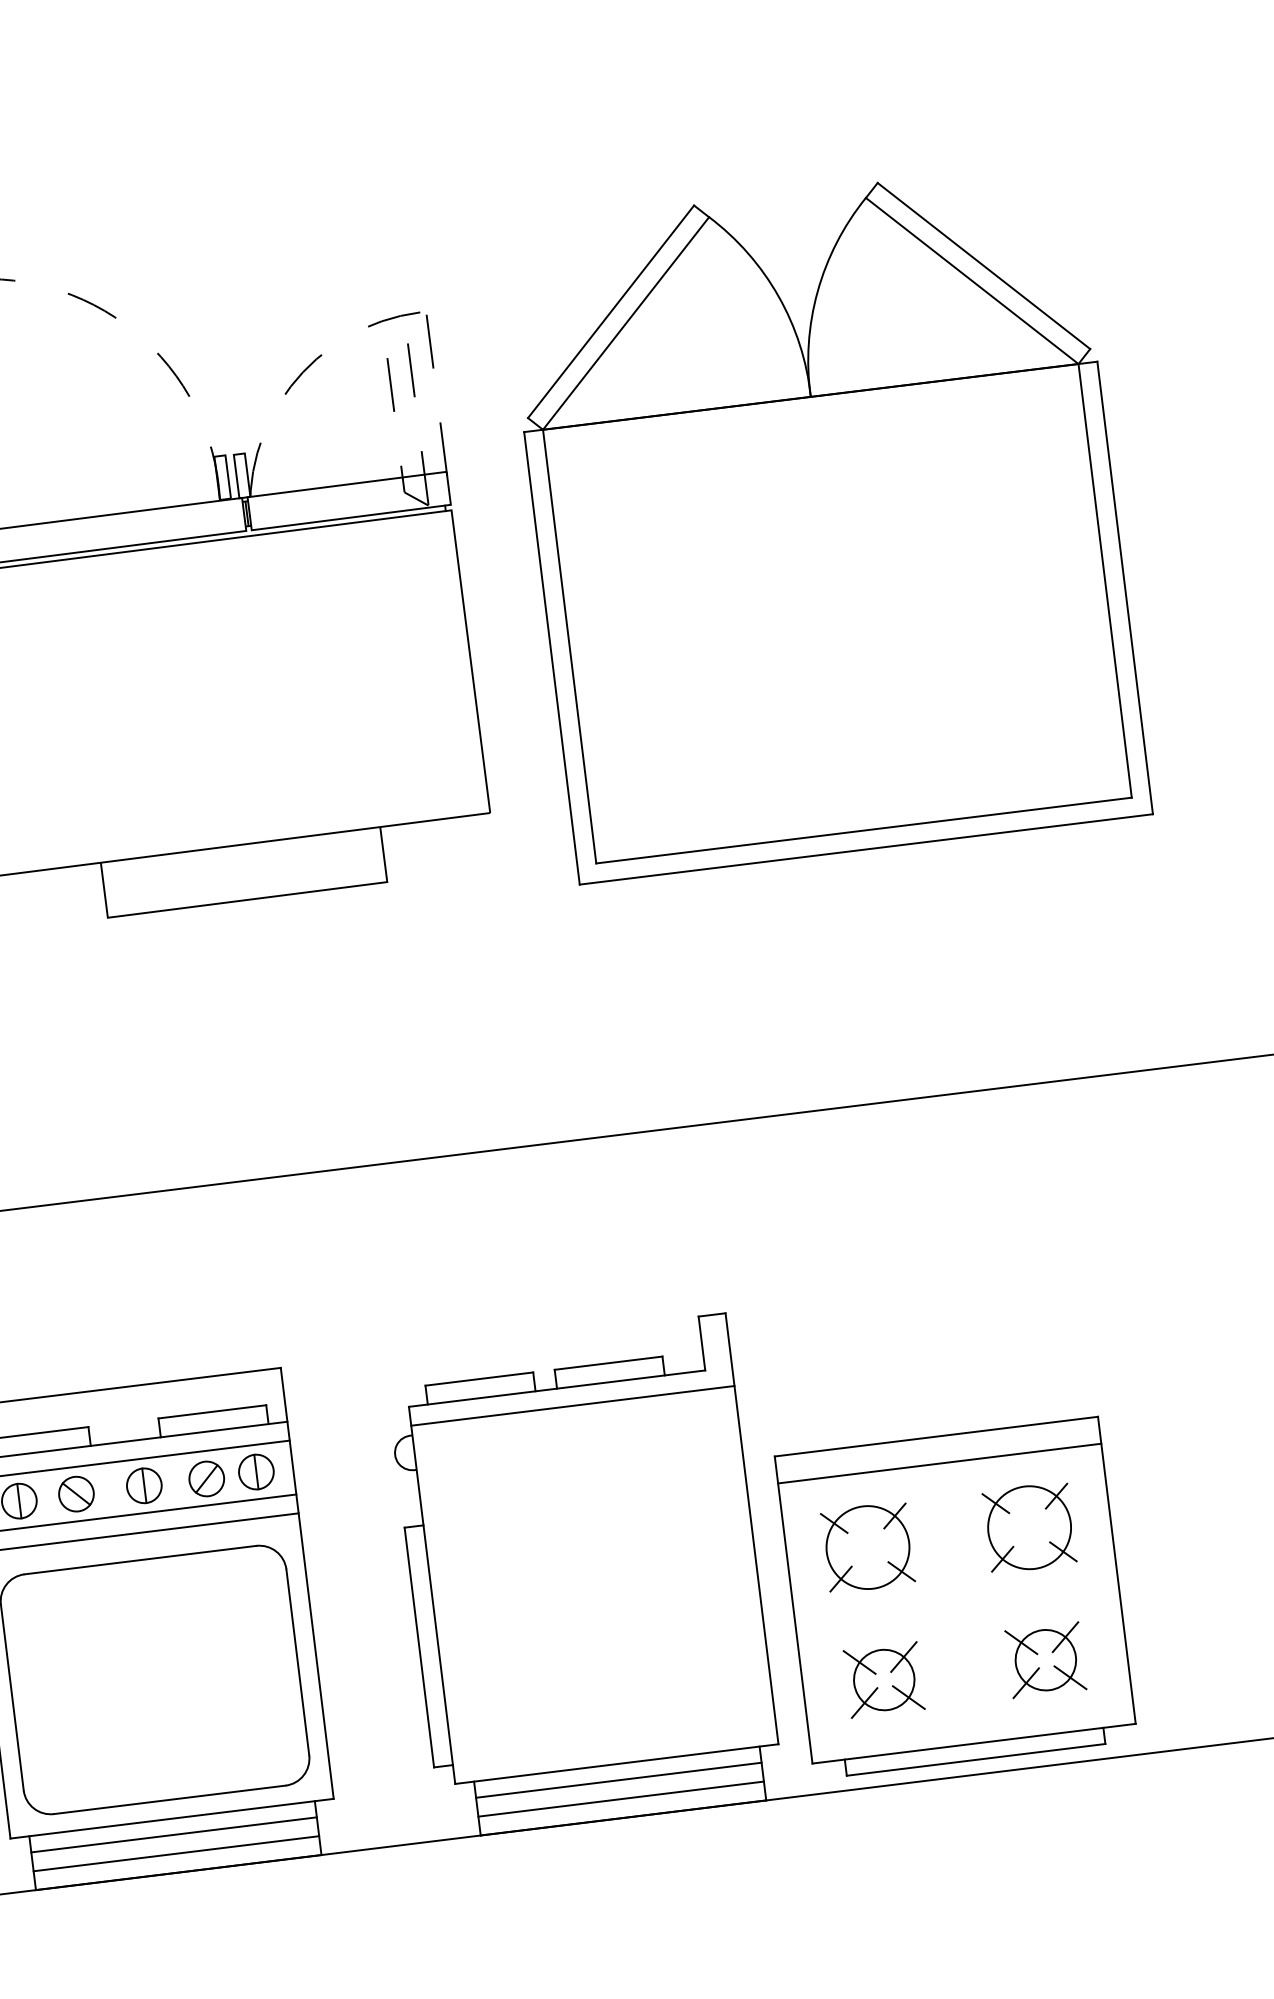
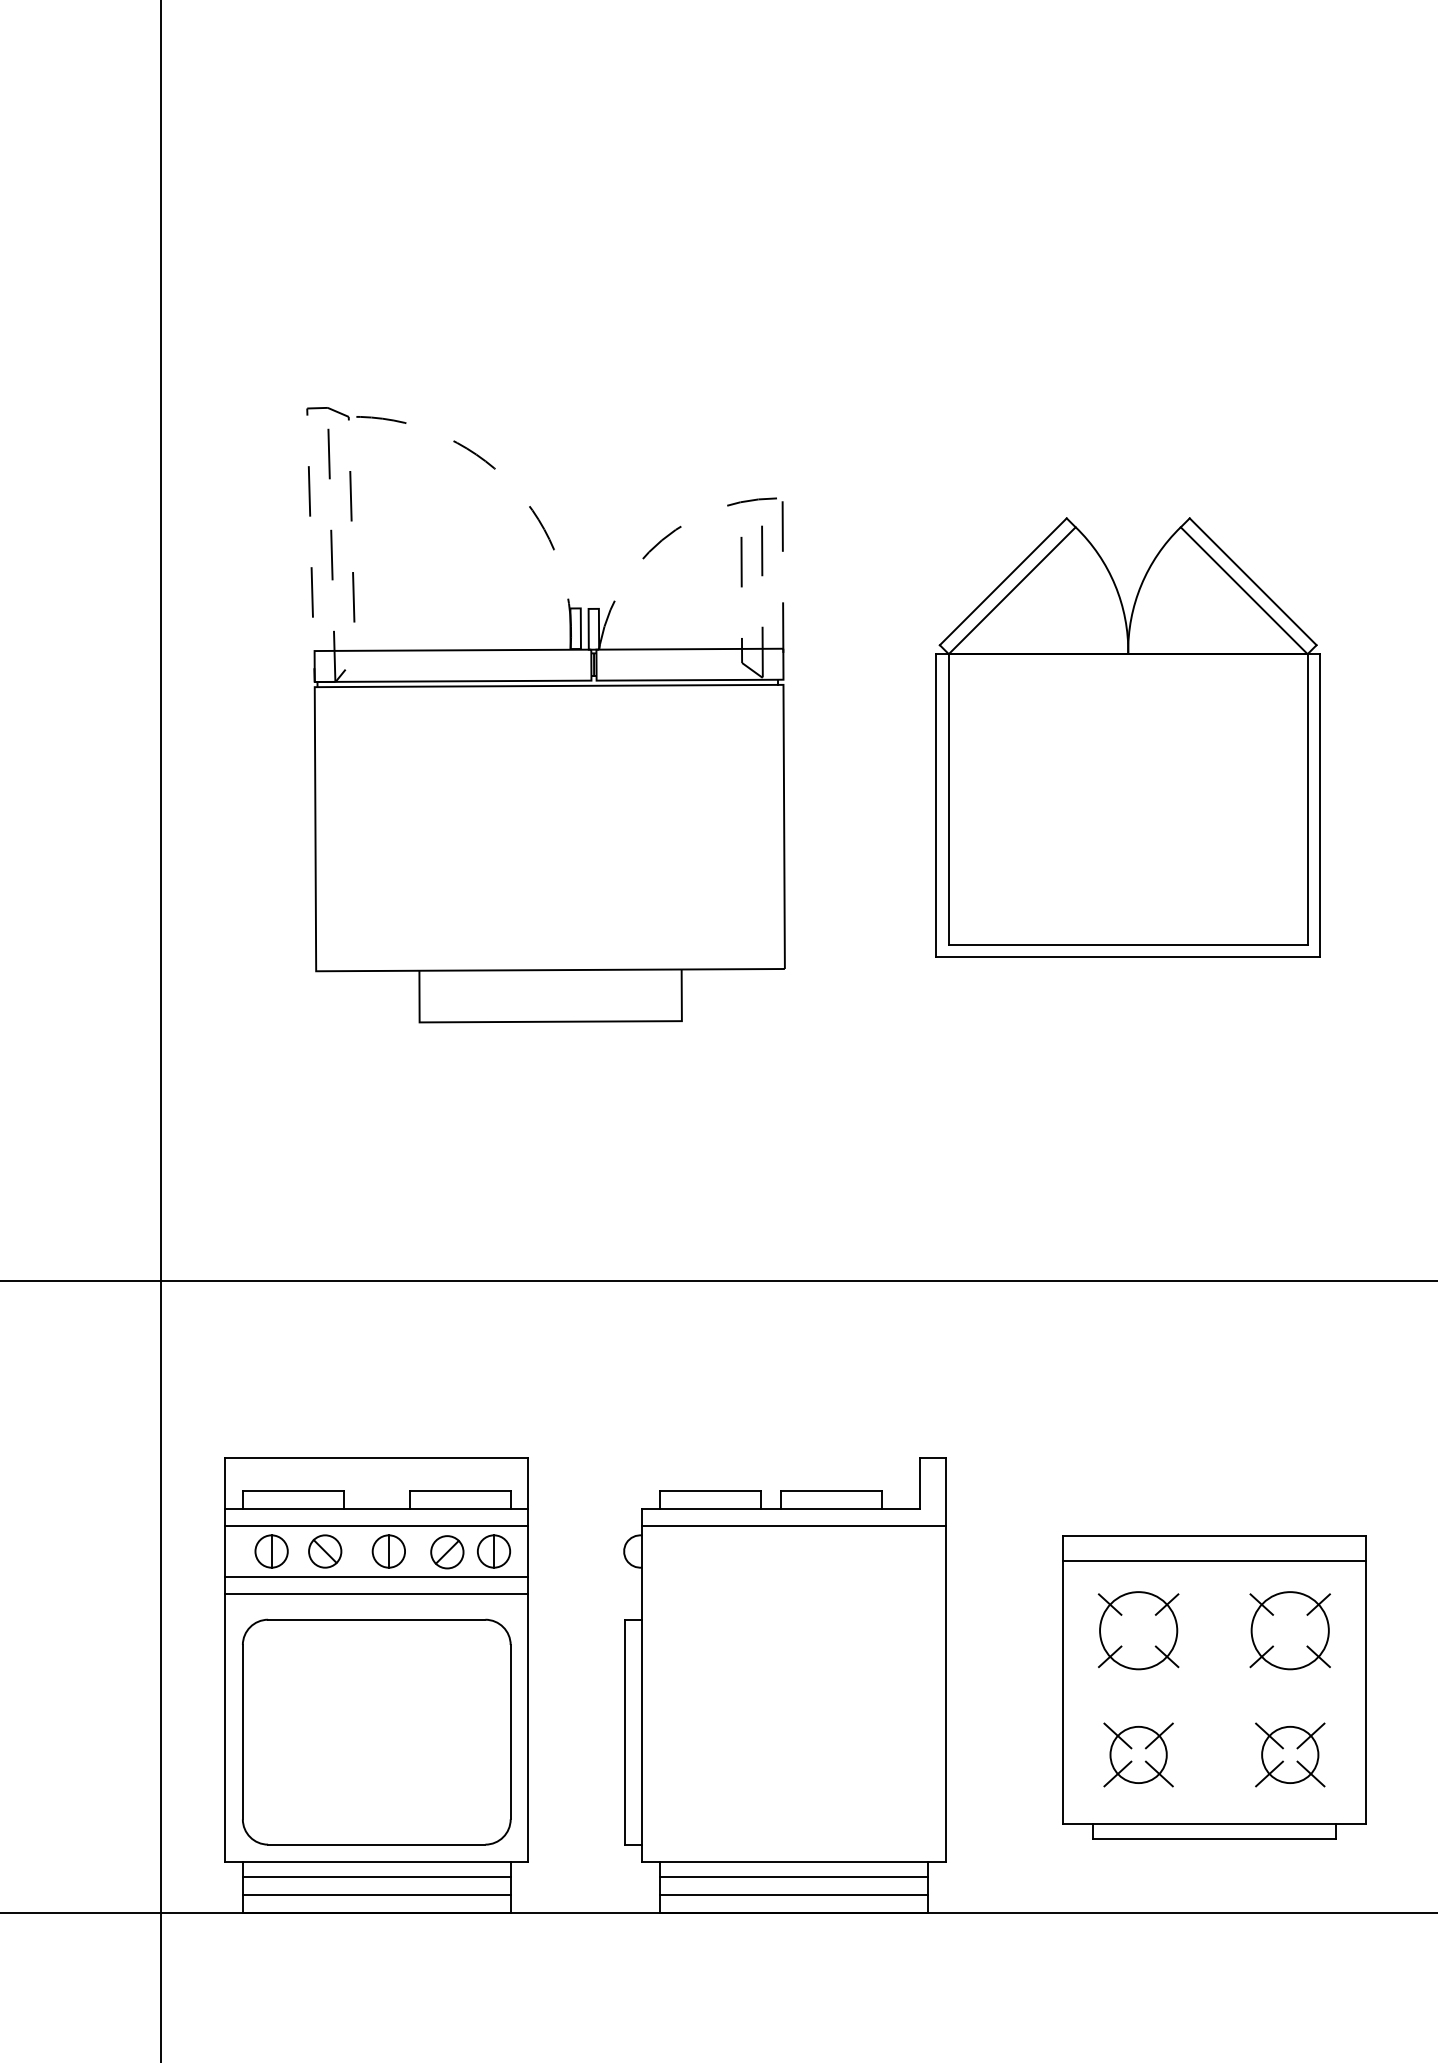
part: (825, 521) -> (1127, 737), size x0.71
part: (956, 1598) -> (1214, 1687), moved

